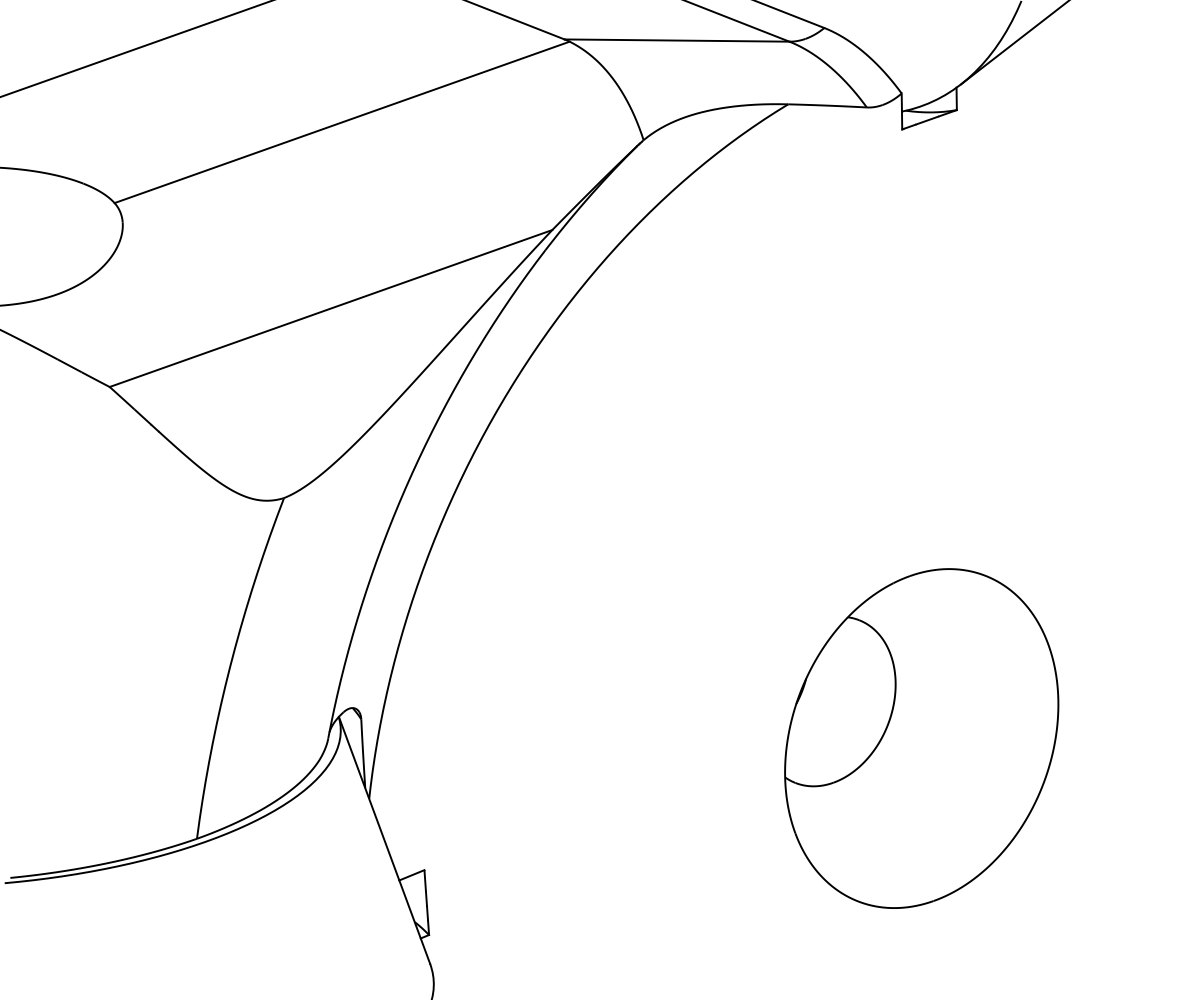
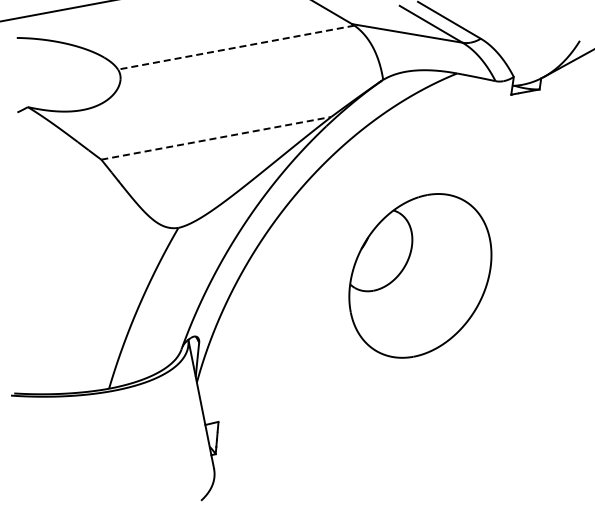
line: (340, 122) -> (235, 47), solid -> dashed
line: (331, 308) -> (216, 138), solid -> dashed
part: (921, 737) -> (420, 275), moved

